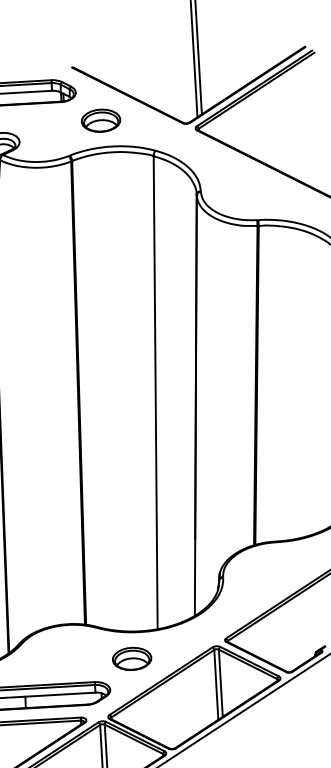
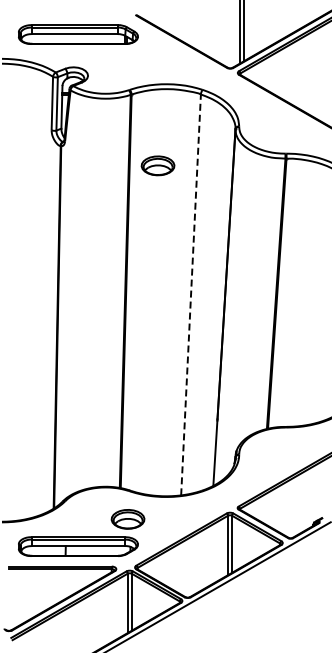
part: (100, 120) -> (157, 165), moved
line: (156, 392) -> (191, 294), solid -> dashed
part: (131, 659) -> (127, 519), moved

